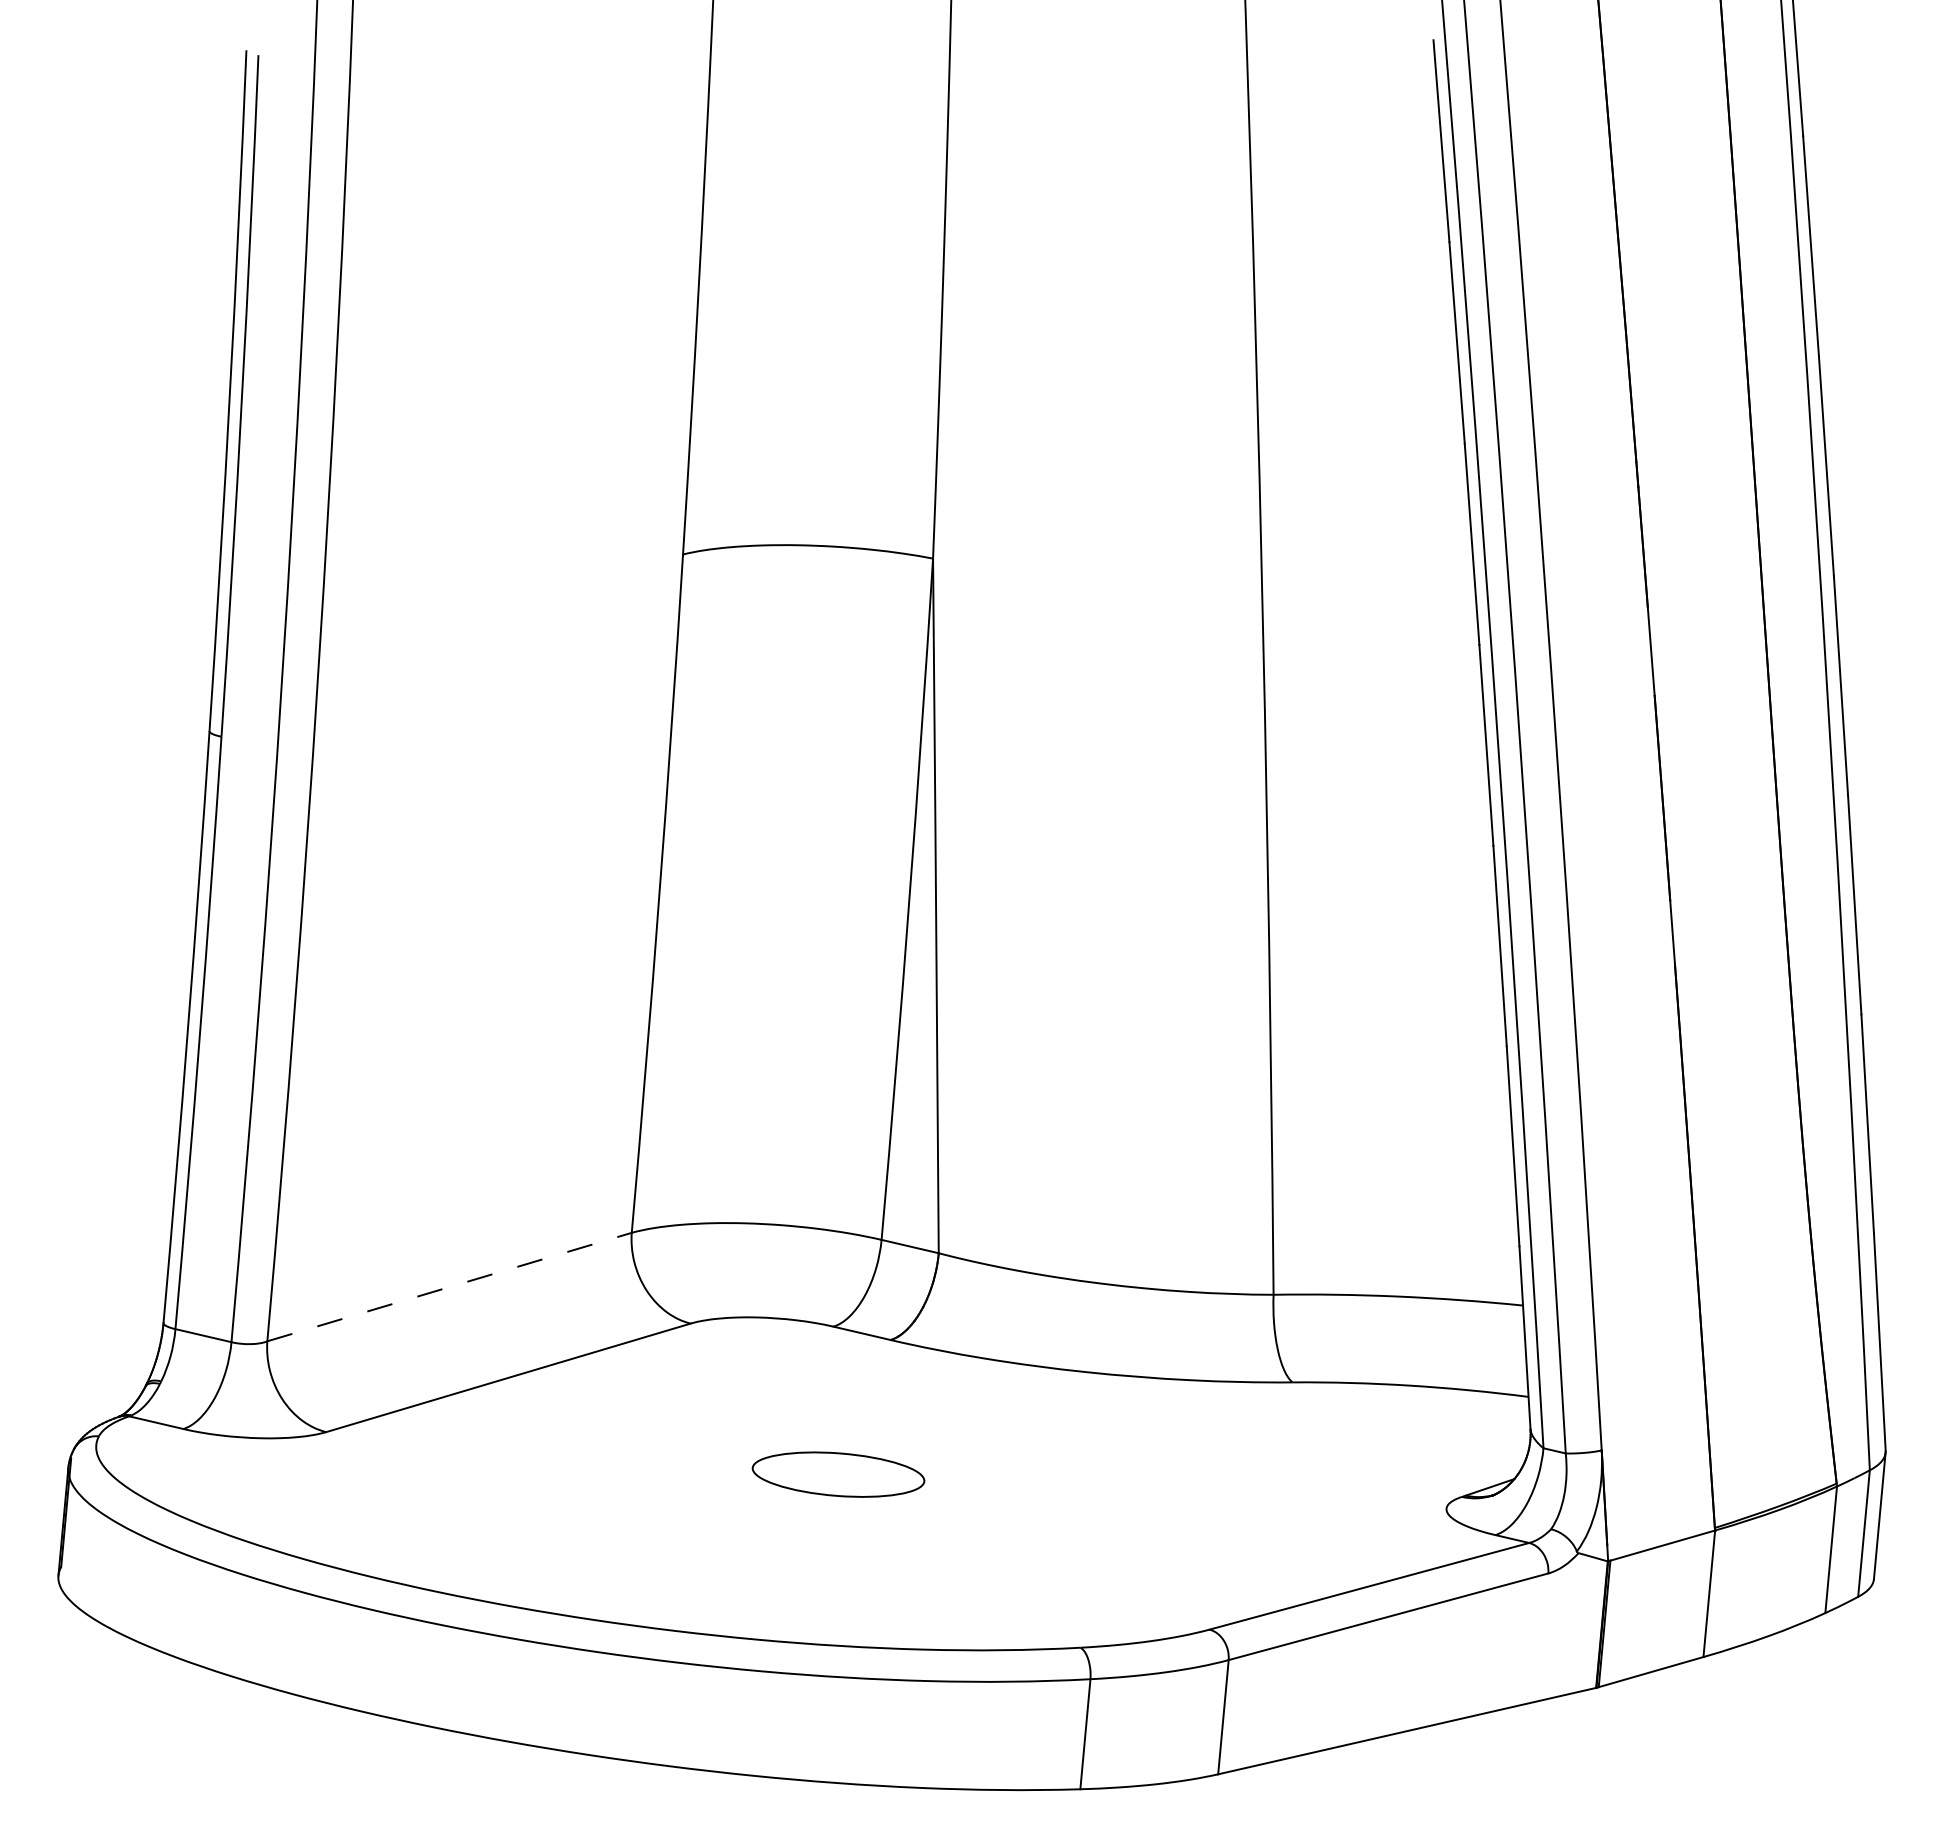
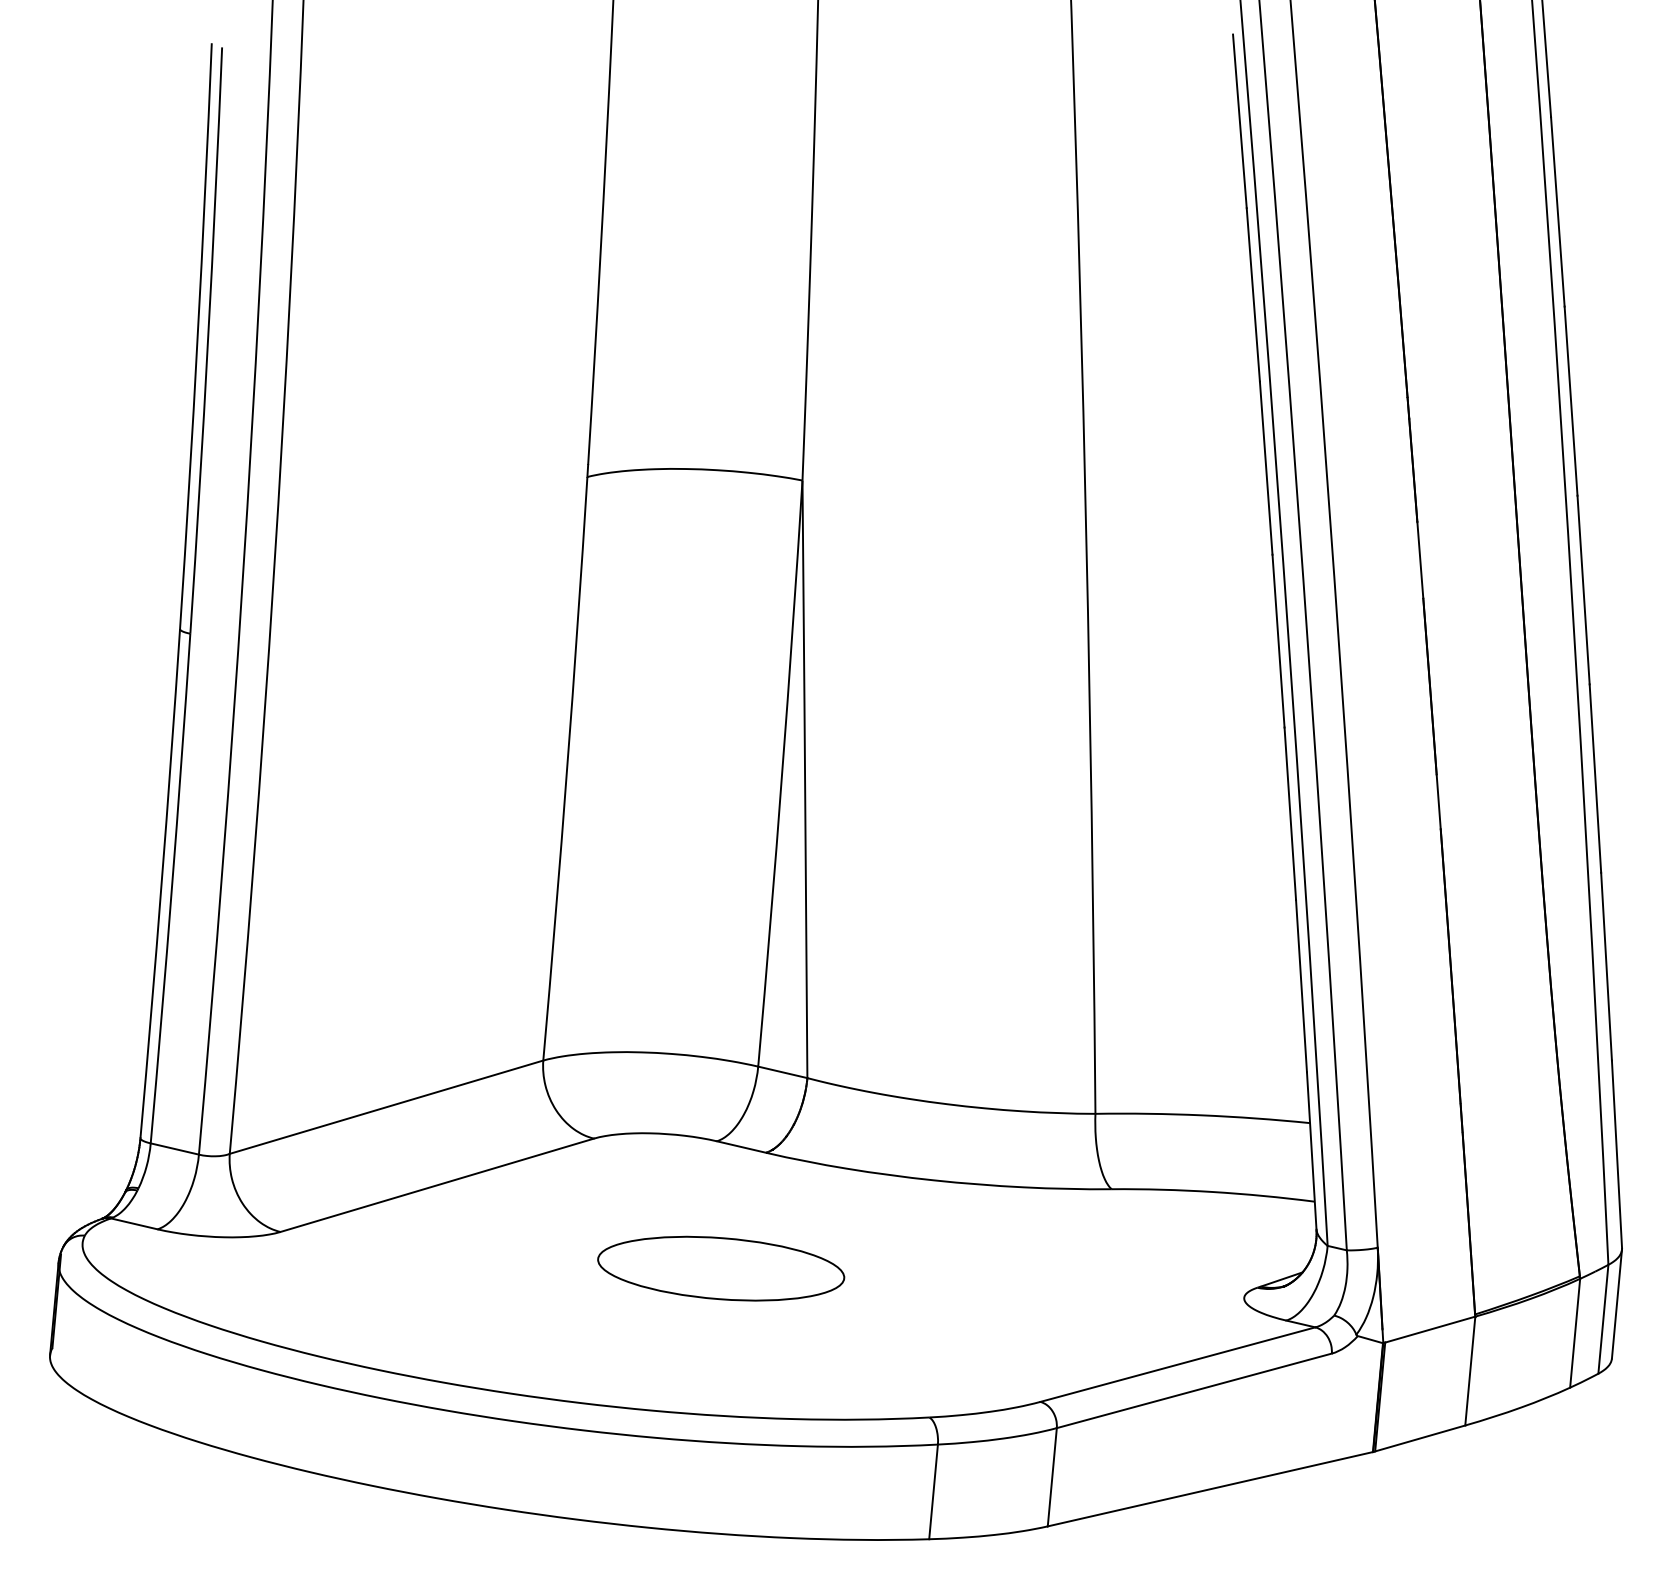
line: (450, 1286) -> (387, 1106), dashed -> solid
part: (838, 1474) -> (721, 1268), size x1.67

